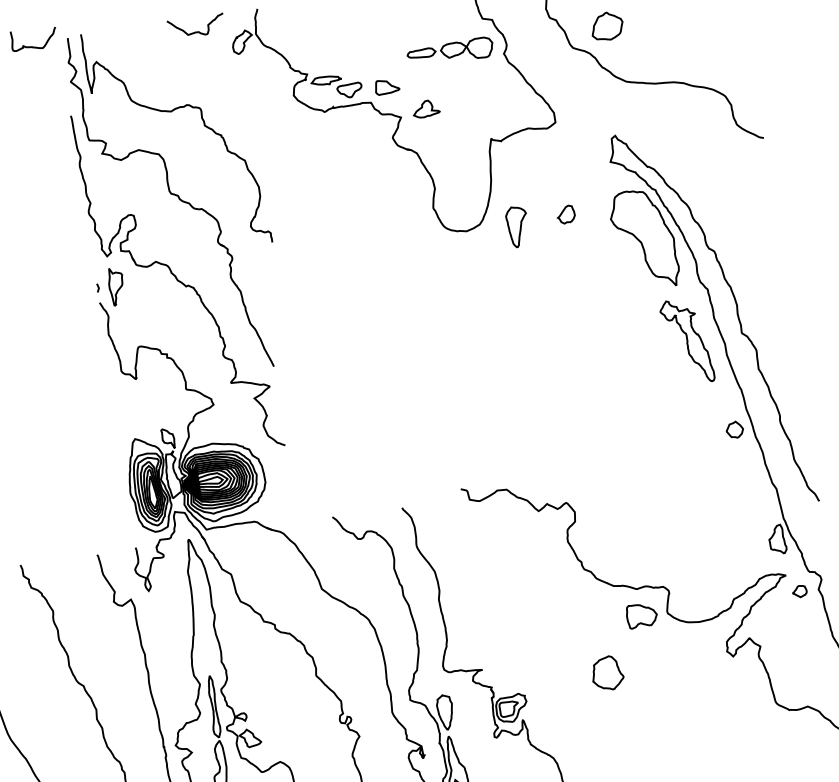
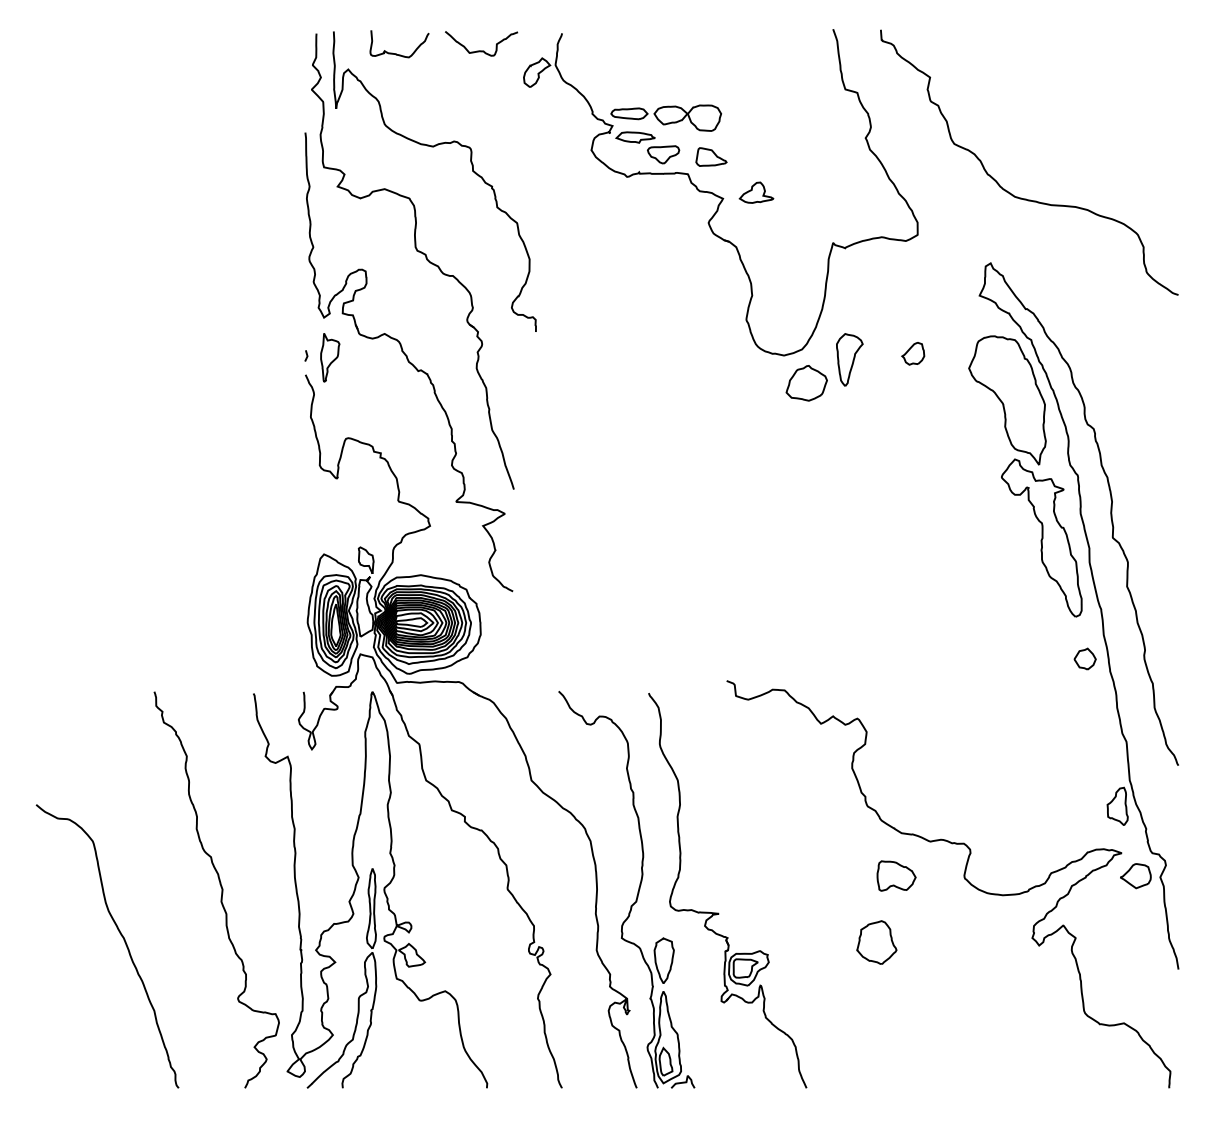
part: (607, 26) -> (806, 383), moved
curve: (32, 46) -> (396, 53), moved
part: (450, 52) -> (666, 117), moved
part: (686, 341) -> (1041, 537), size x1.43
part: (799, 591) -> (1135, 876), size x1.67
part: (641, 615) -> (896, 875), moved

